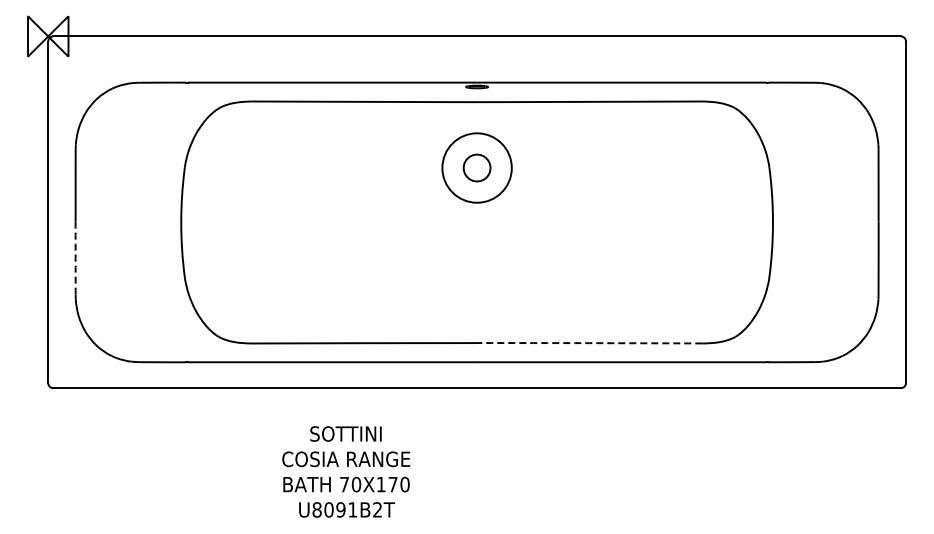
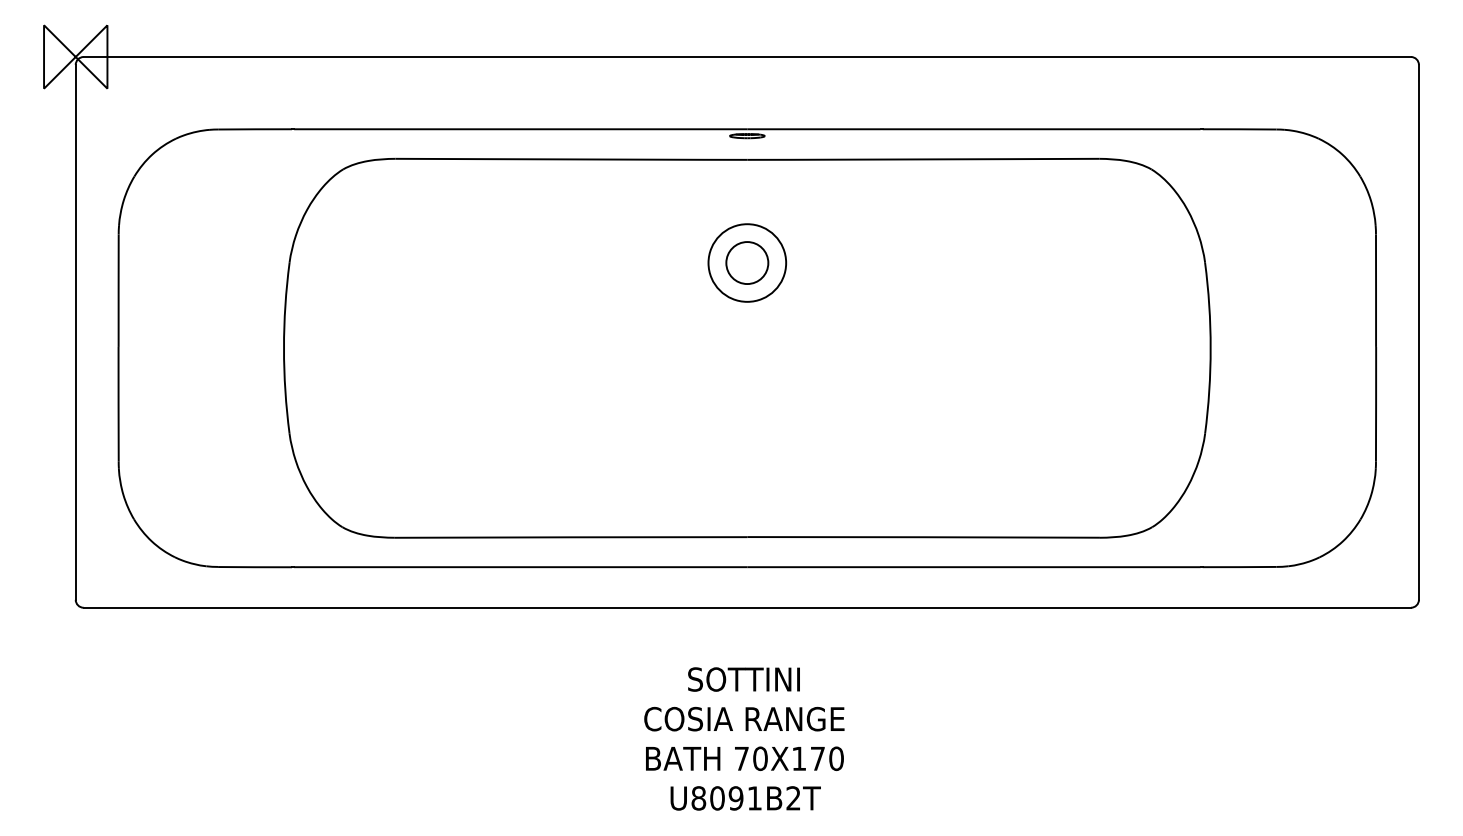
circle: (476, 167) -> (746, 262), size x0.71
arc: (75, 258) -> (118, 404), dashed -> solid
arc: (589, 343) -> (923, 537), dashed -> solid
text: (346, 471) -> (744, 738), moved

